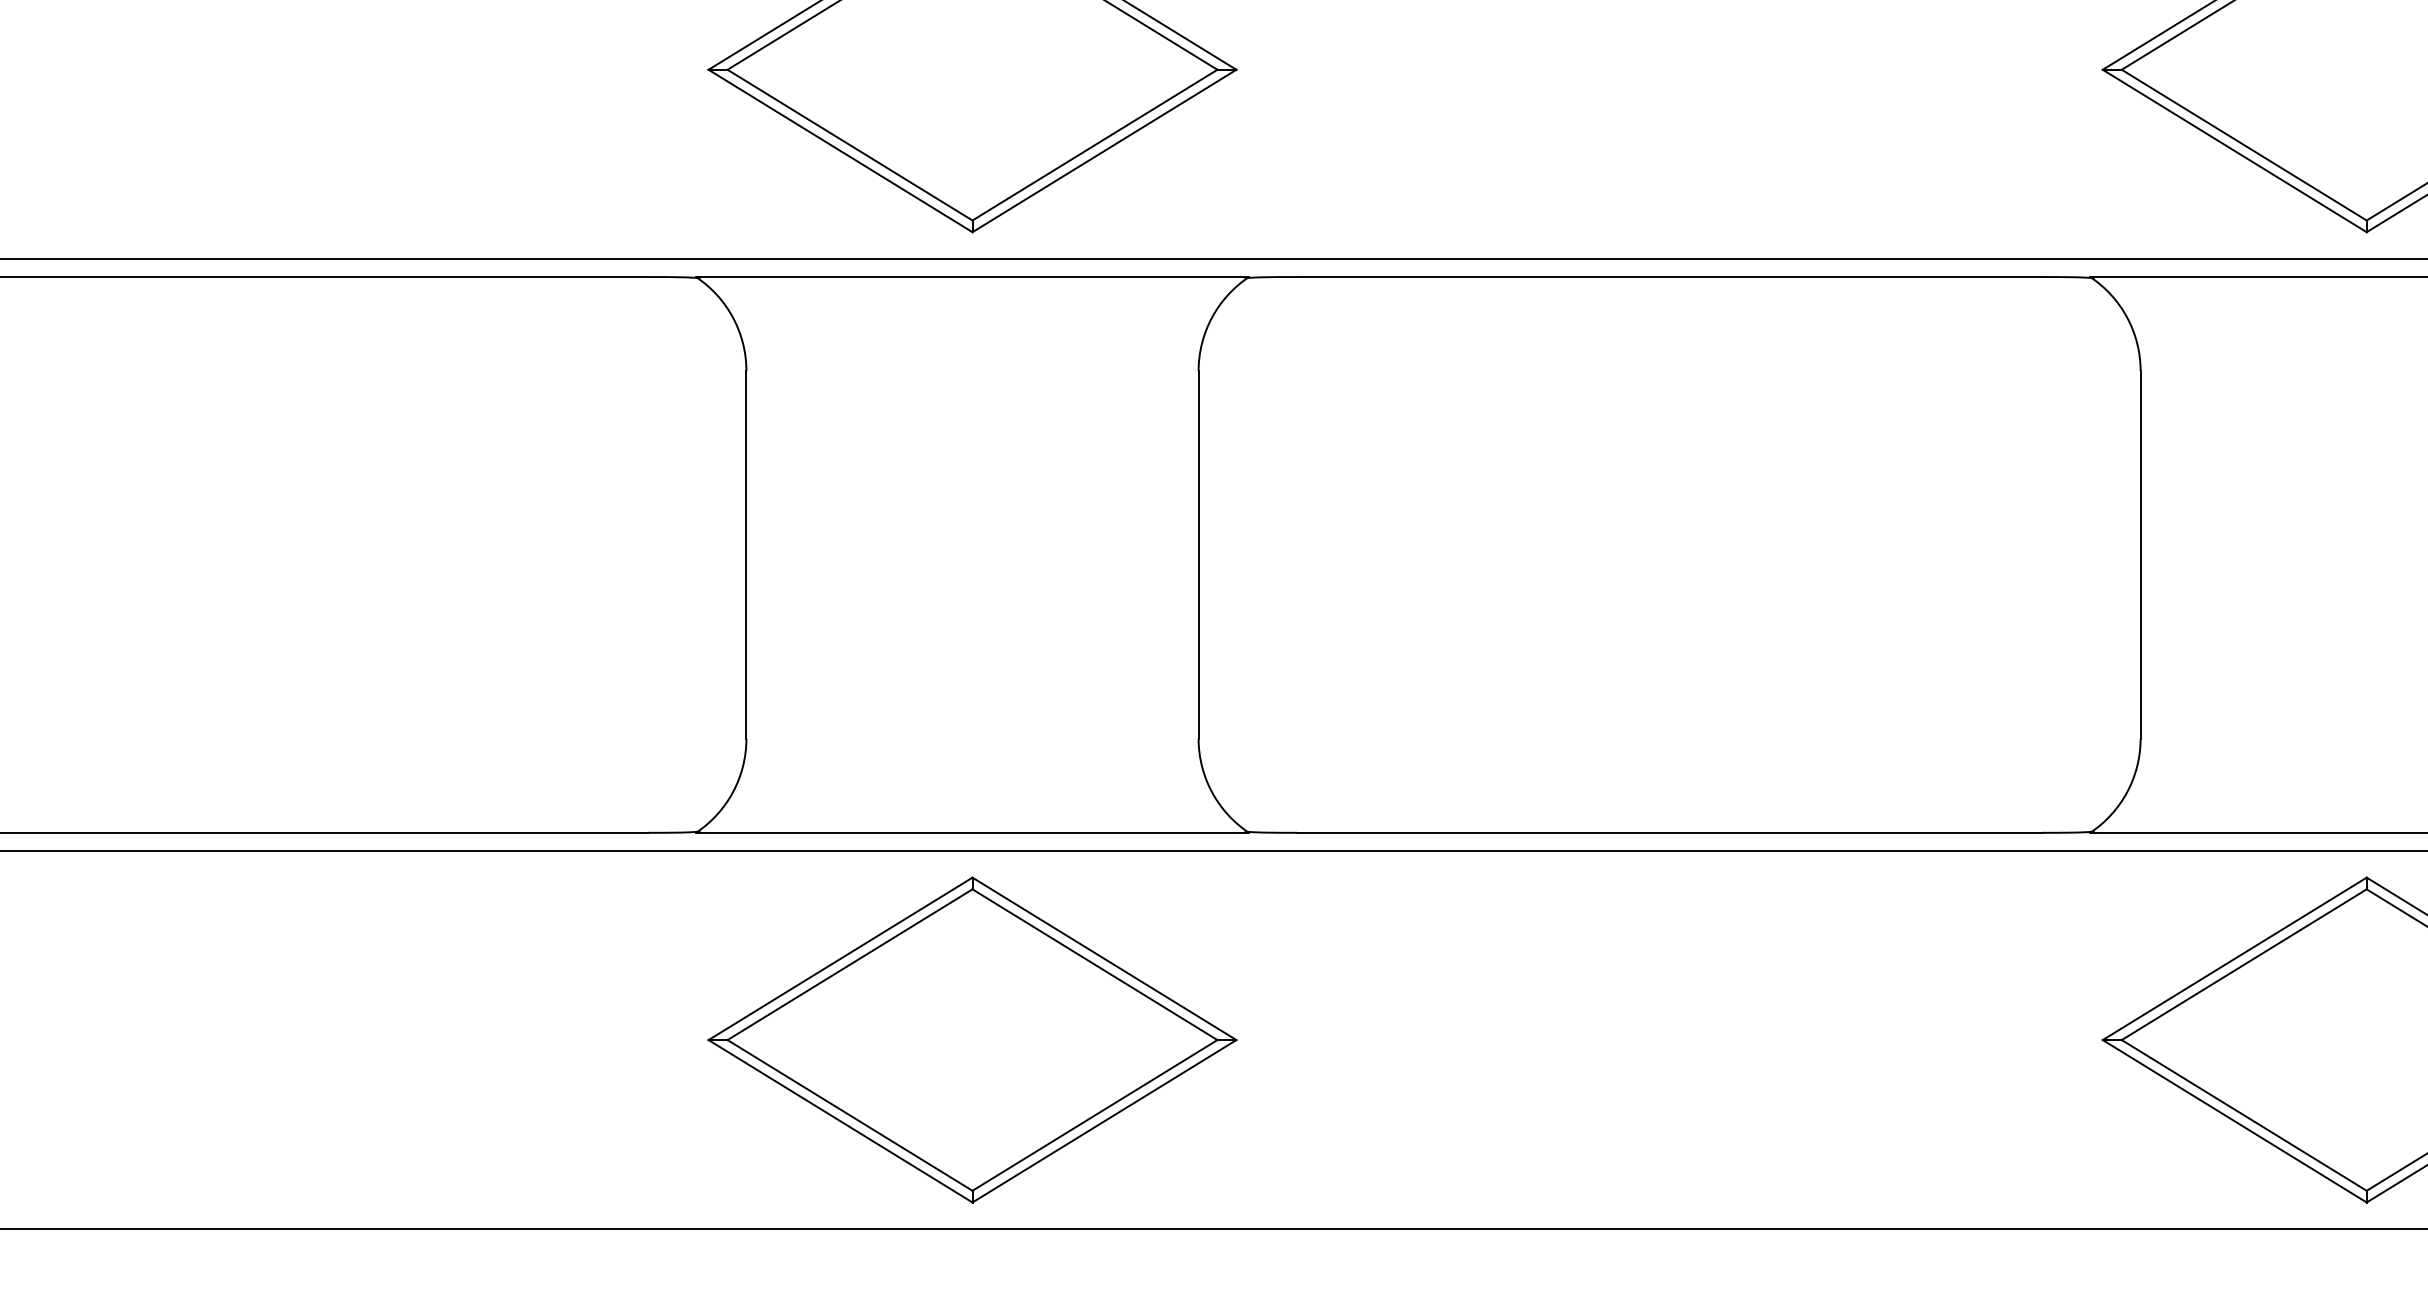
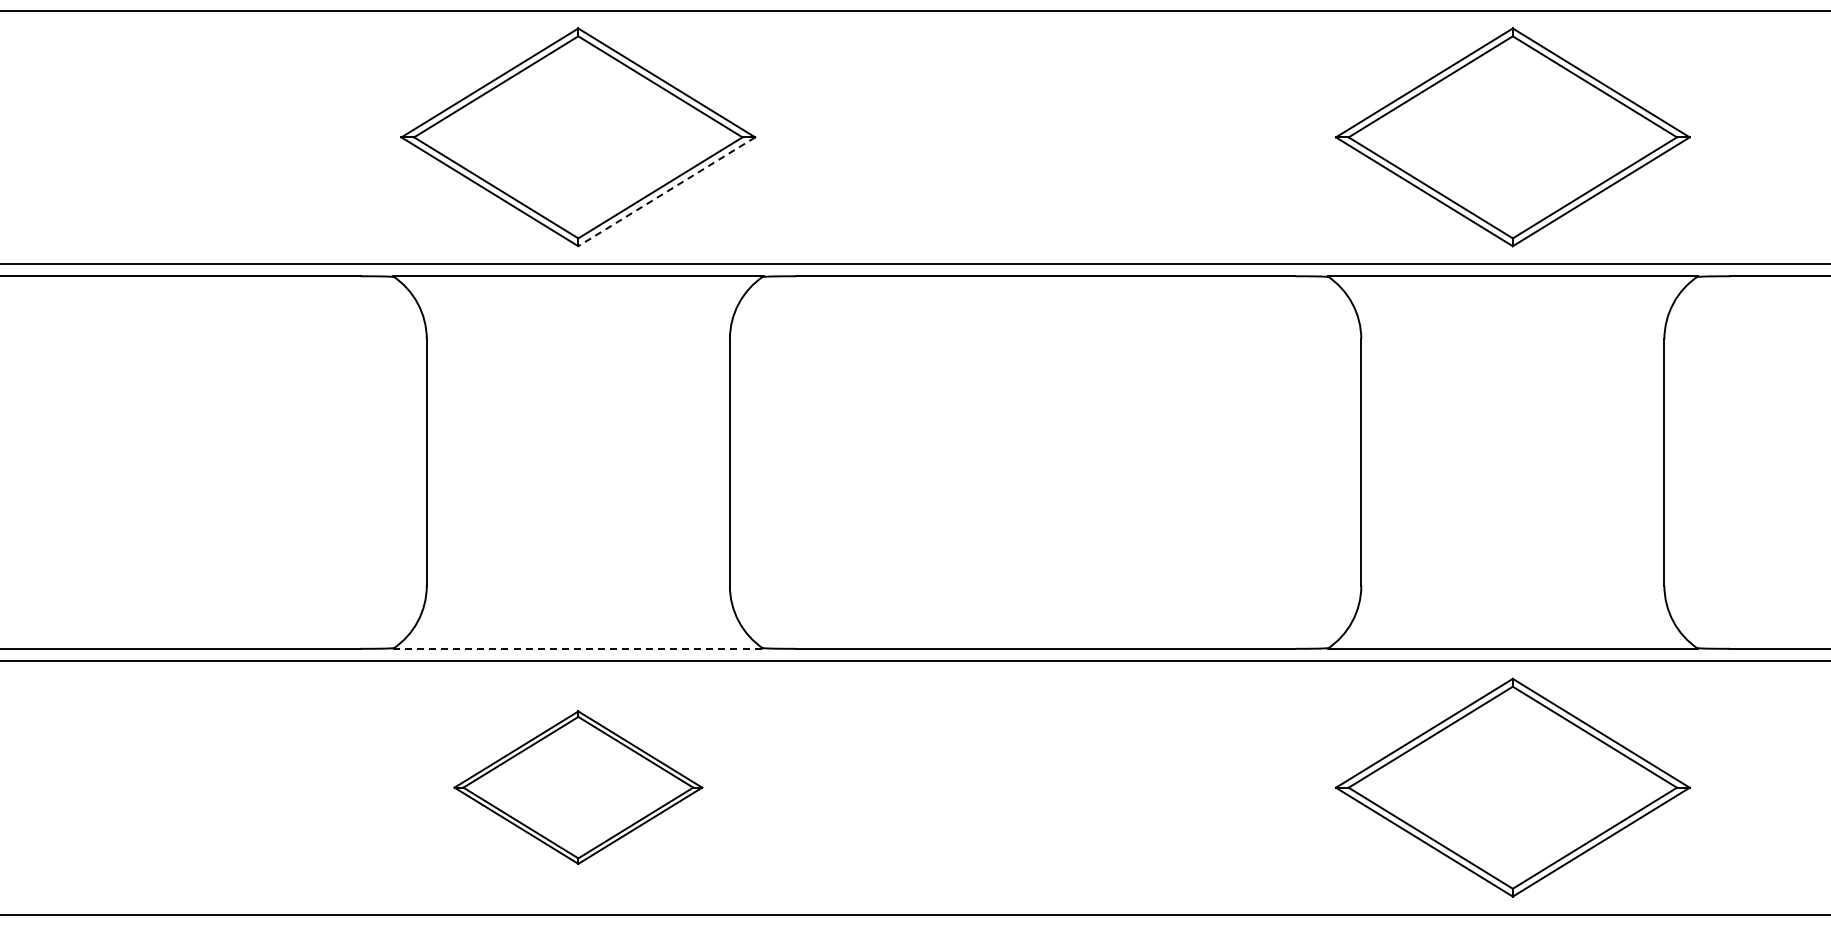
line: (1104, 150) -> (666, 191), solid -> dashed
line: (972, 832) -> (578, 648), solid -> dashed
part: (972, 1039) -> (578, 787), size x0.7

